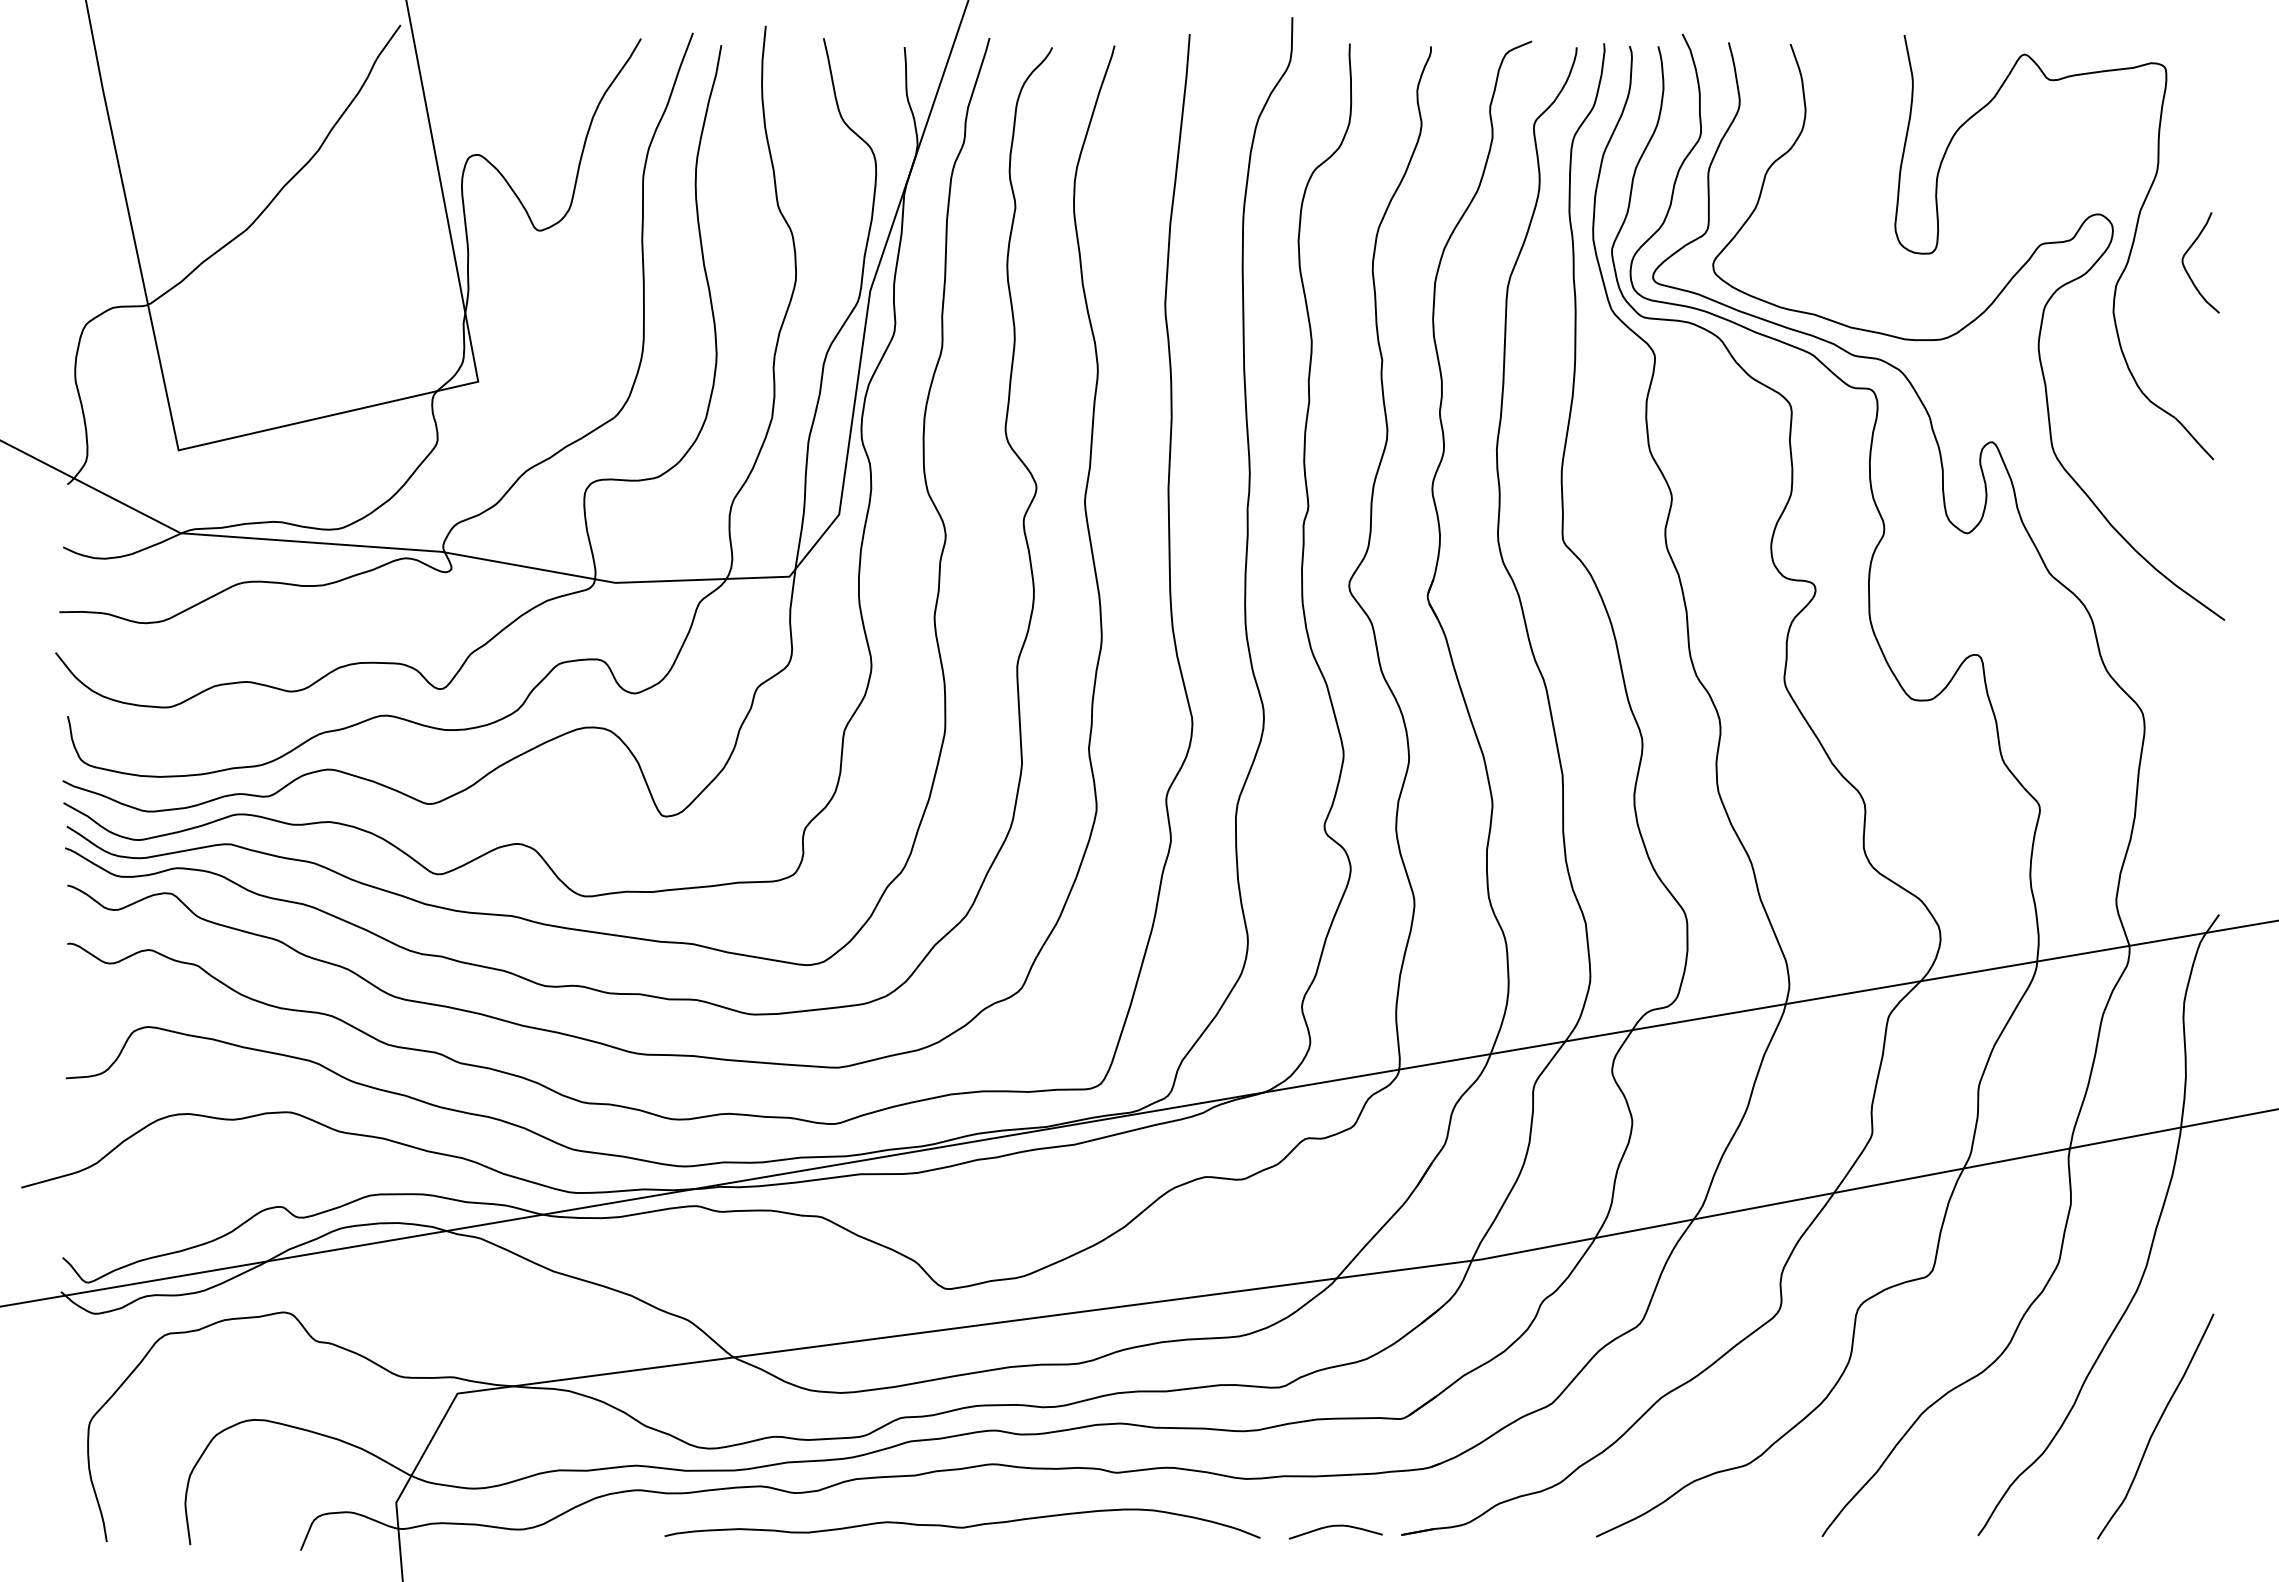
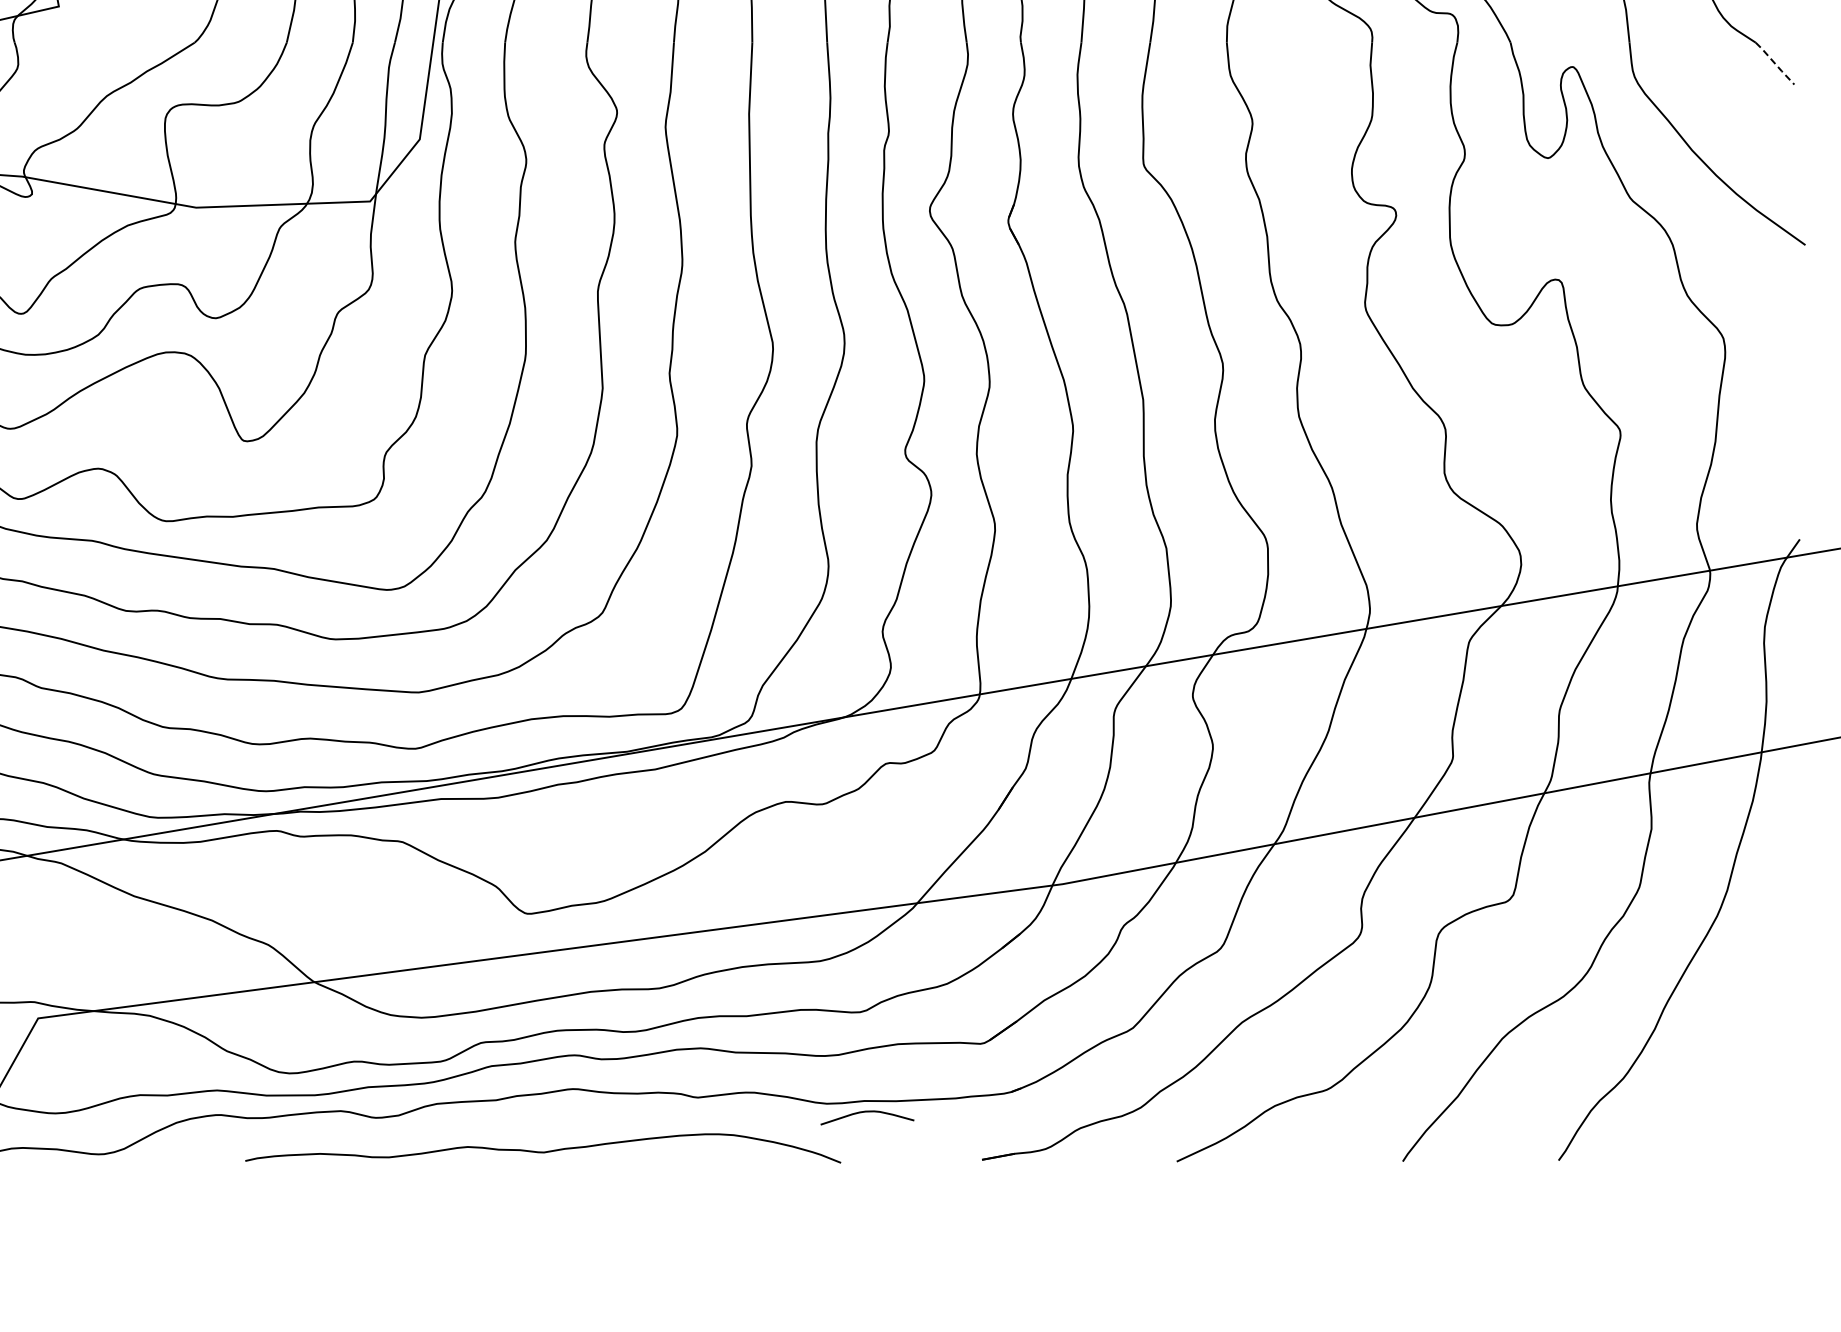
line: (2194, 439) -> (1775, 64), solid -> dashed
curve: (2155, 1426) -> (1736, 1051), removed
curve: (1335, 1526) -> (867, 1112), moved

